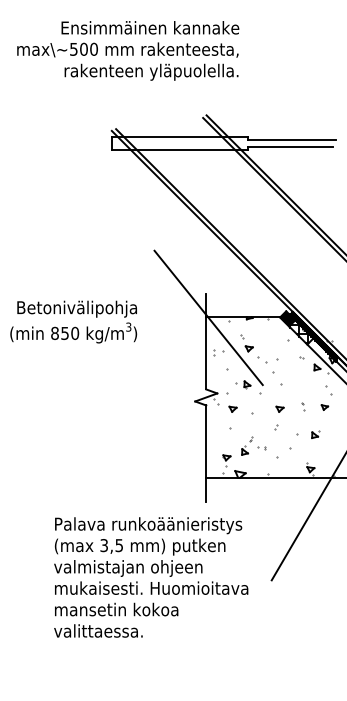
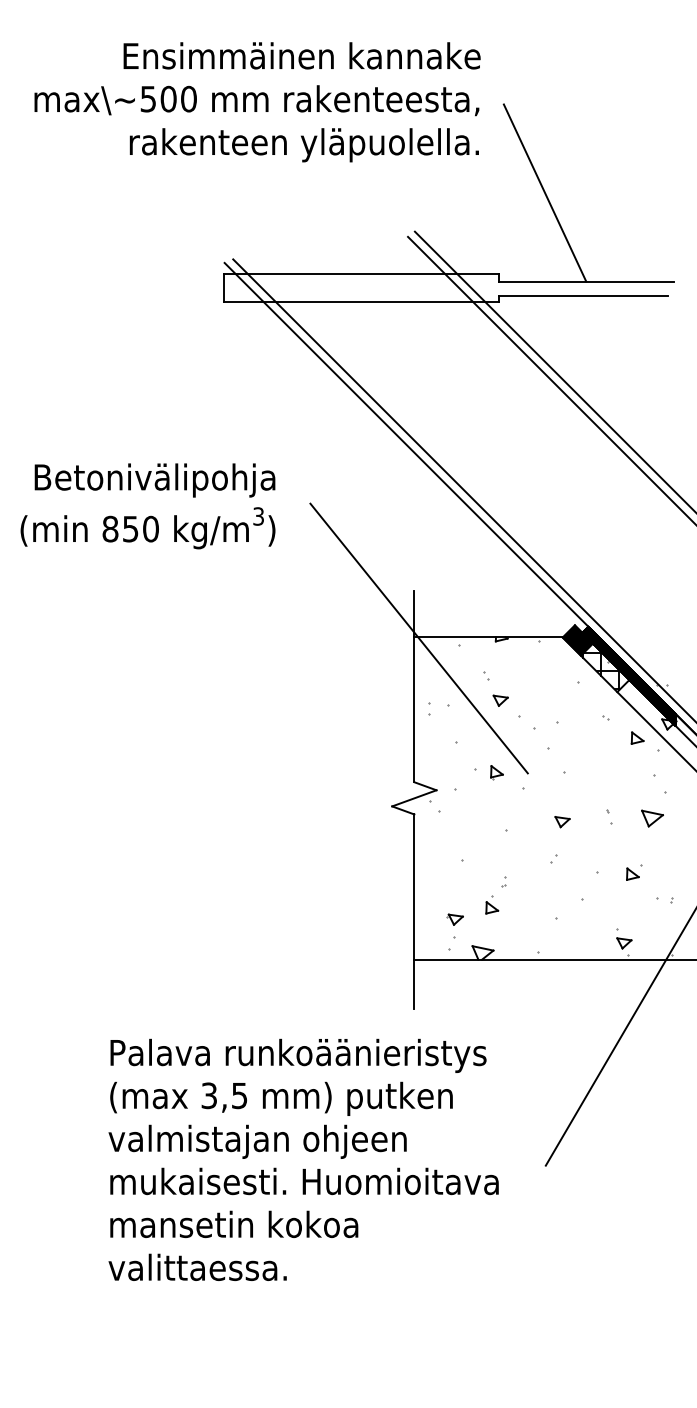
line: (270, 96) -> (543, 193), added
text: (73, 321) -> (147, 505), moved
part: (324, 407) -> (651, 818), size x1.67
part: (232, 408) -> (467, 820), removed
part: (261, 448) -> (663, 900), moved

